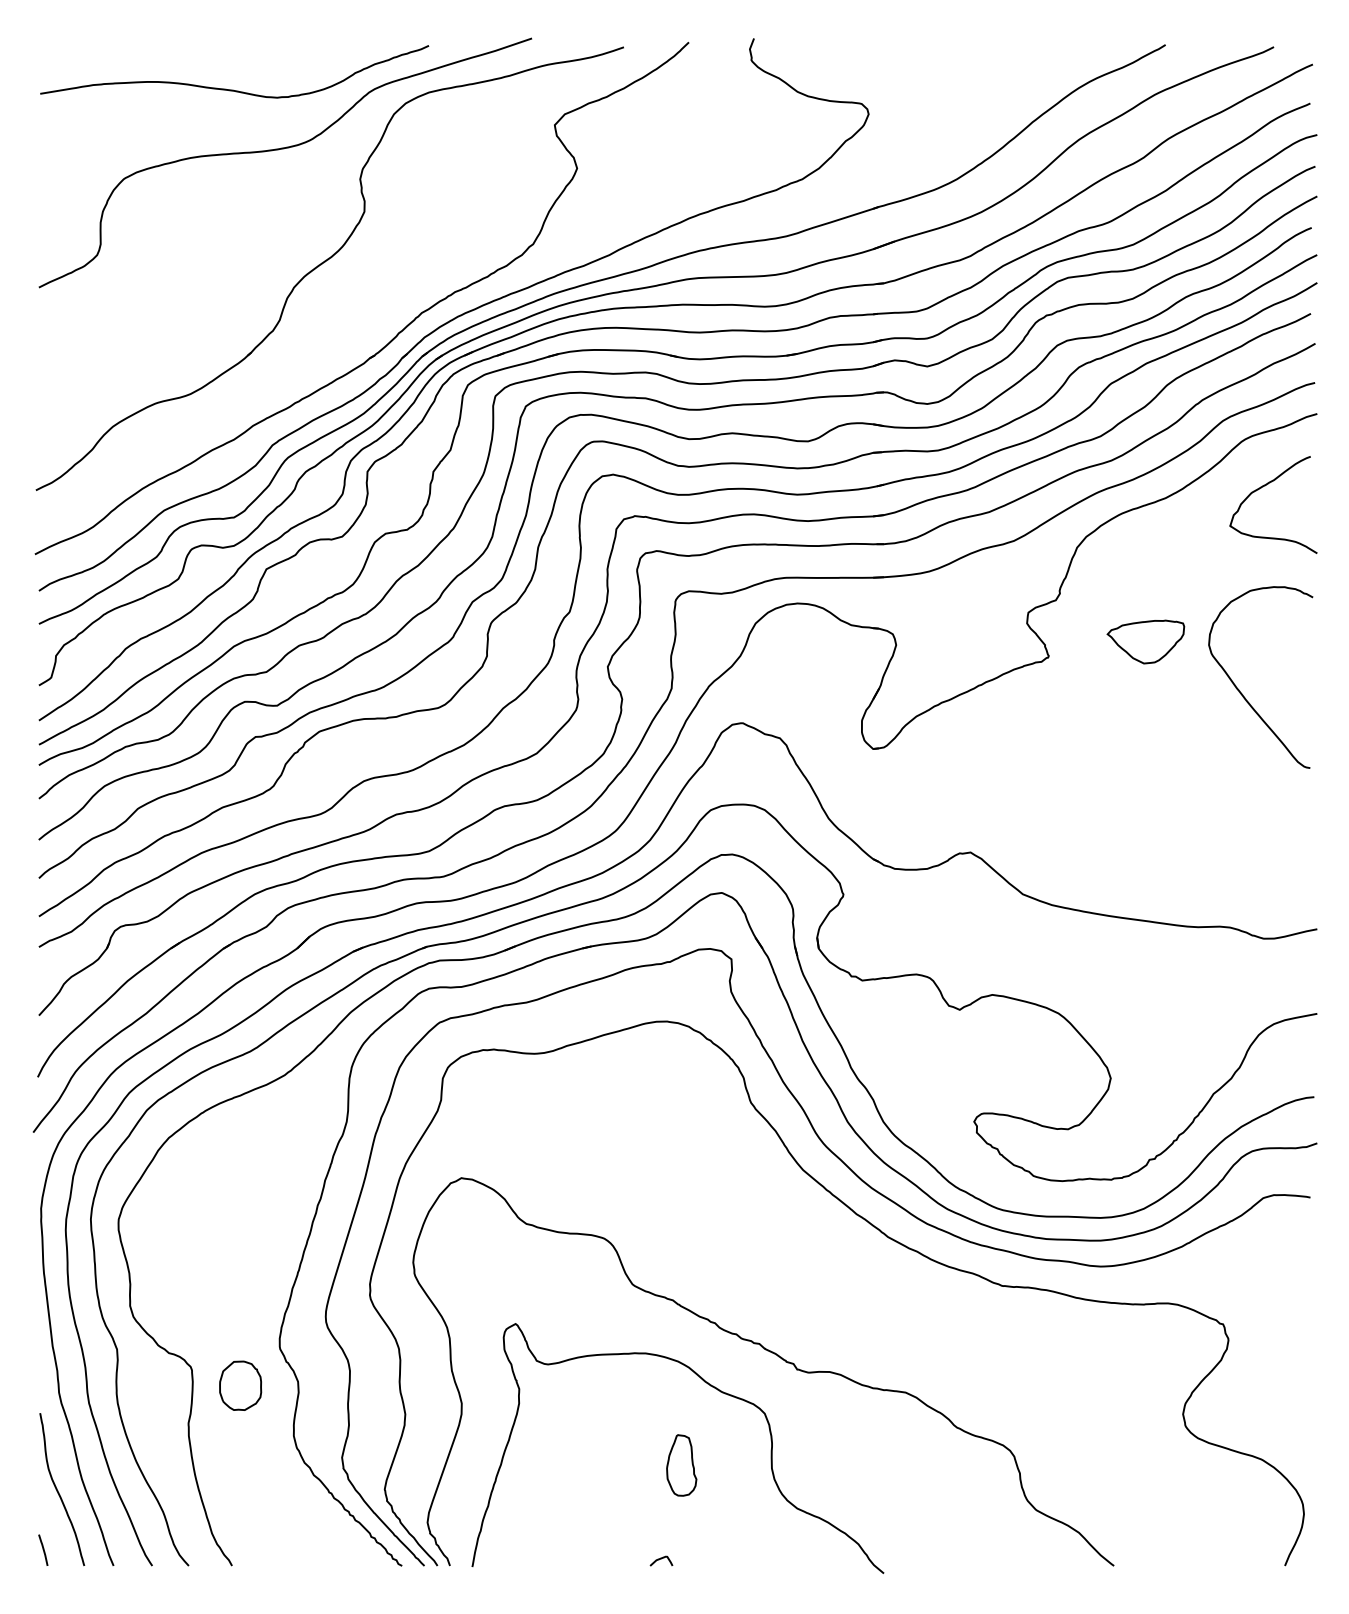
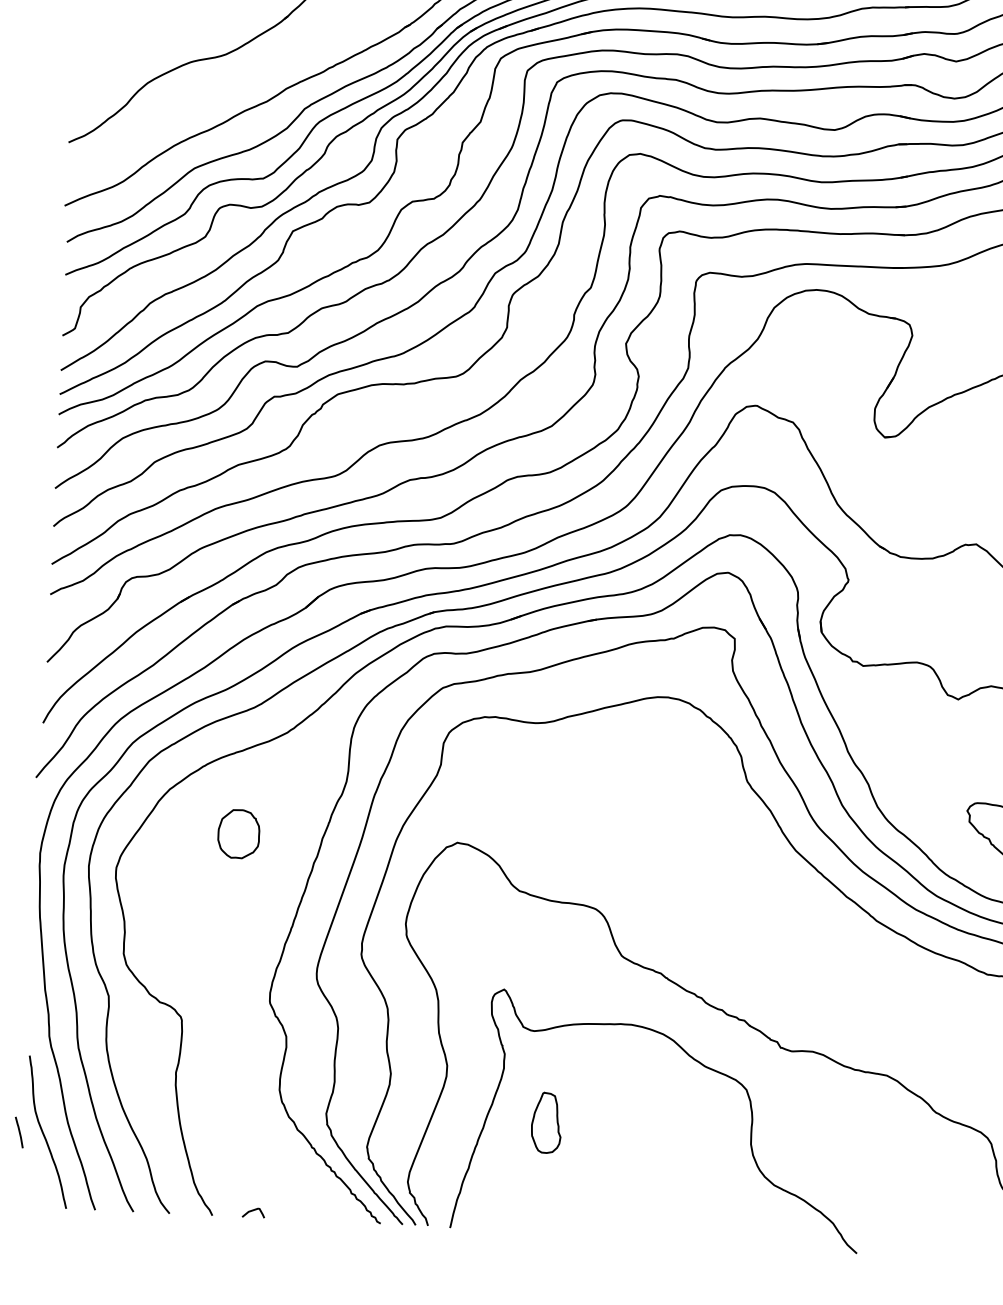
part: (240, 1385) -> (238, 833), moved
part: (681, 1465) -> (546, 1122), moved
line: (43, 1549) -> (19, 1131), moved
curve: (661, 1559) -> (253, 1211), moved

